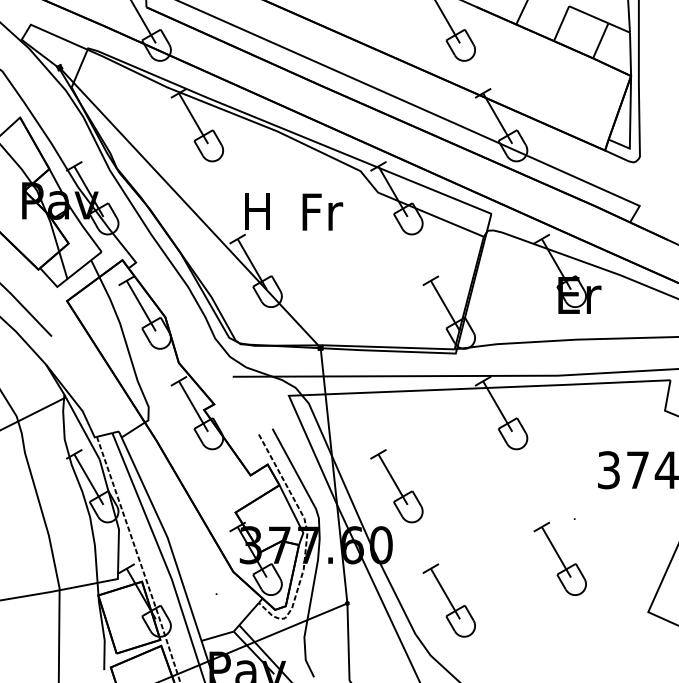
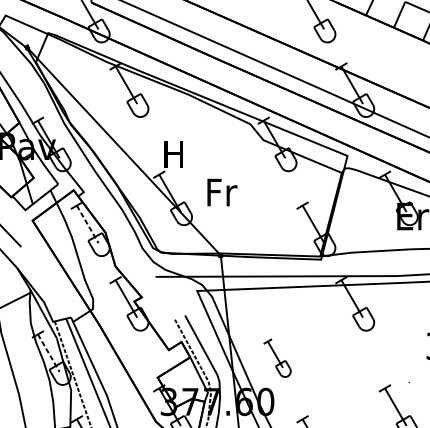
text: (322, 211) -> (222, 192), moved
line: (141, 306) -> (87, 224), solid -> dashed
line: (89, 480) -> (49, 353), solid -> dashed
part: (396, 486) -> (277, 358), size x0.7

